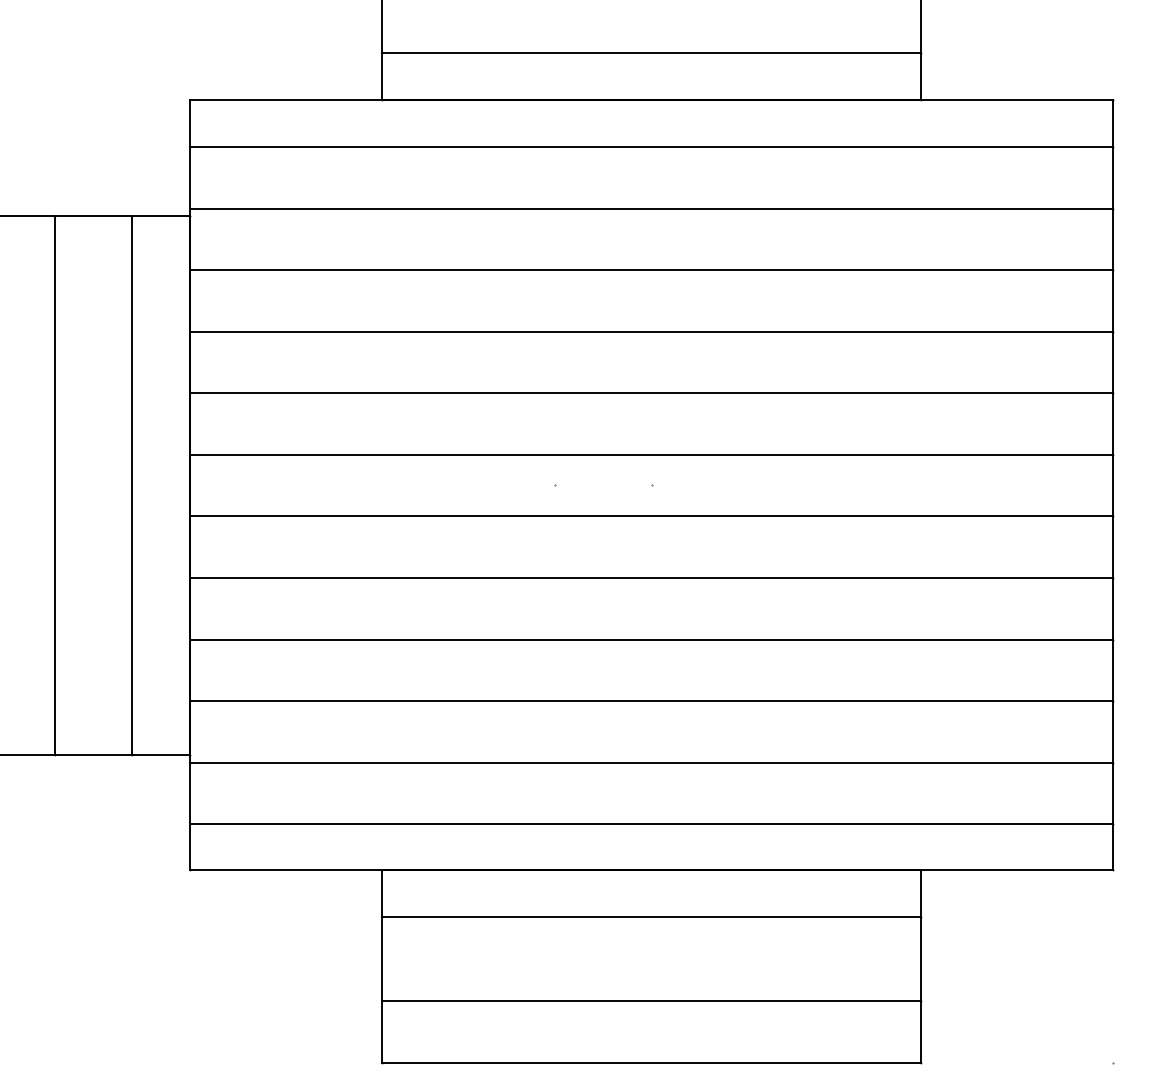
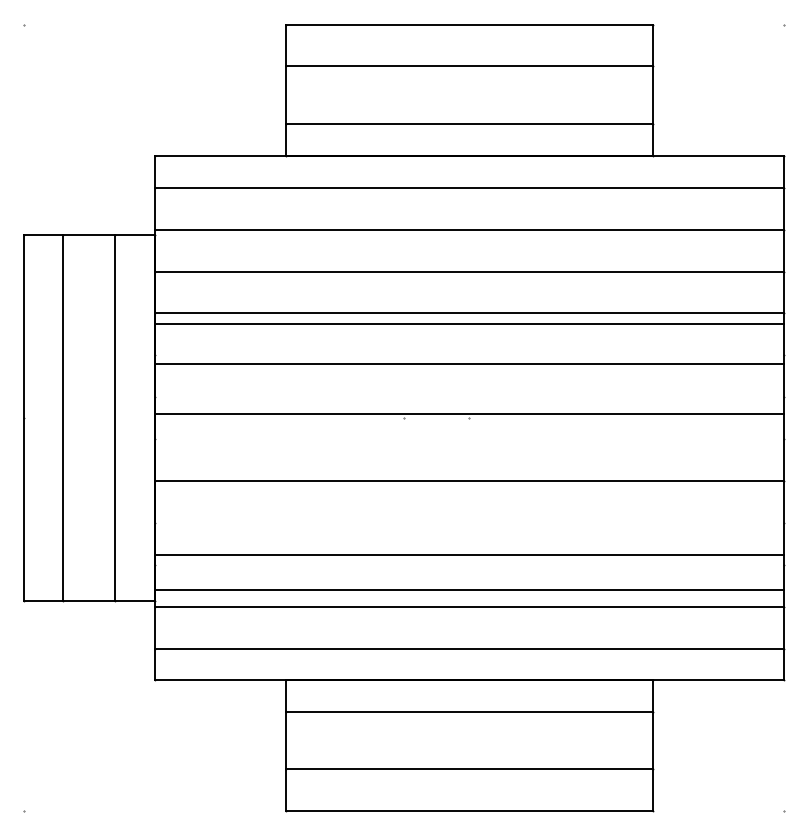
line: (651, 393) -> (469, 324), moved
line: (651, 455) -> (469, 364), moved
line: (651, 516) -> (469, 414), moved
line: (651, 640) -> (469, 555), moved
line: (651, 700) -> (469, 589), moved

